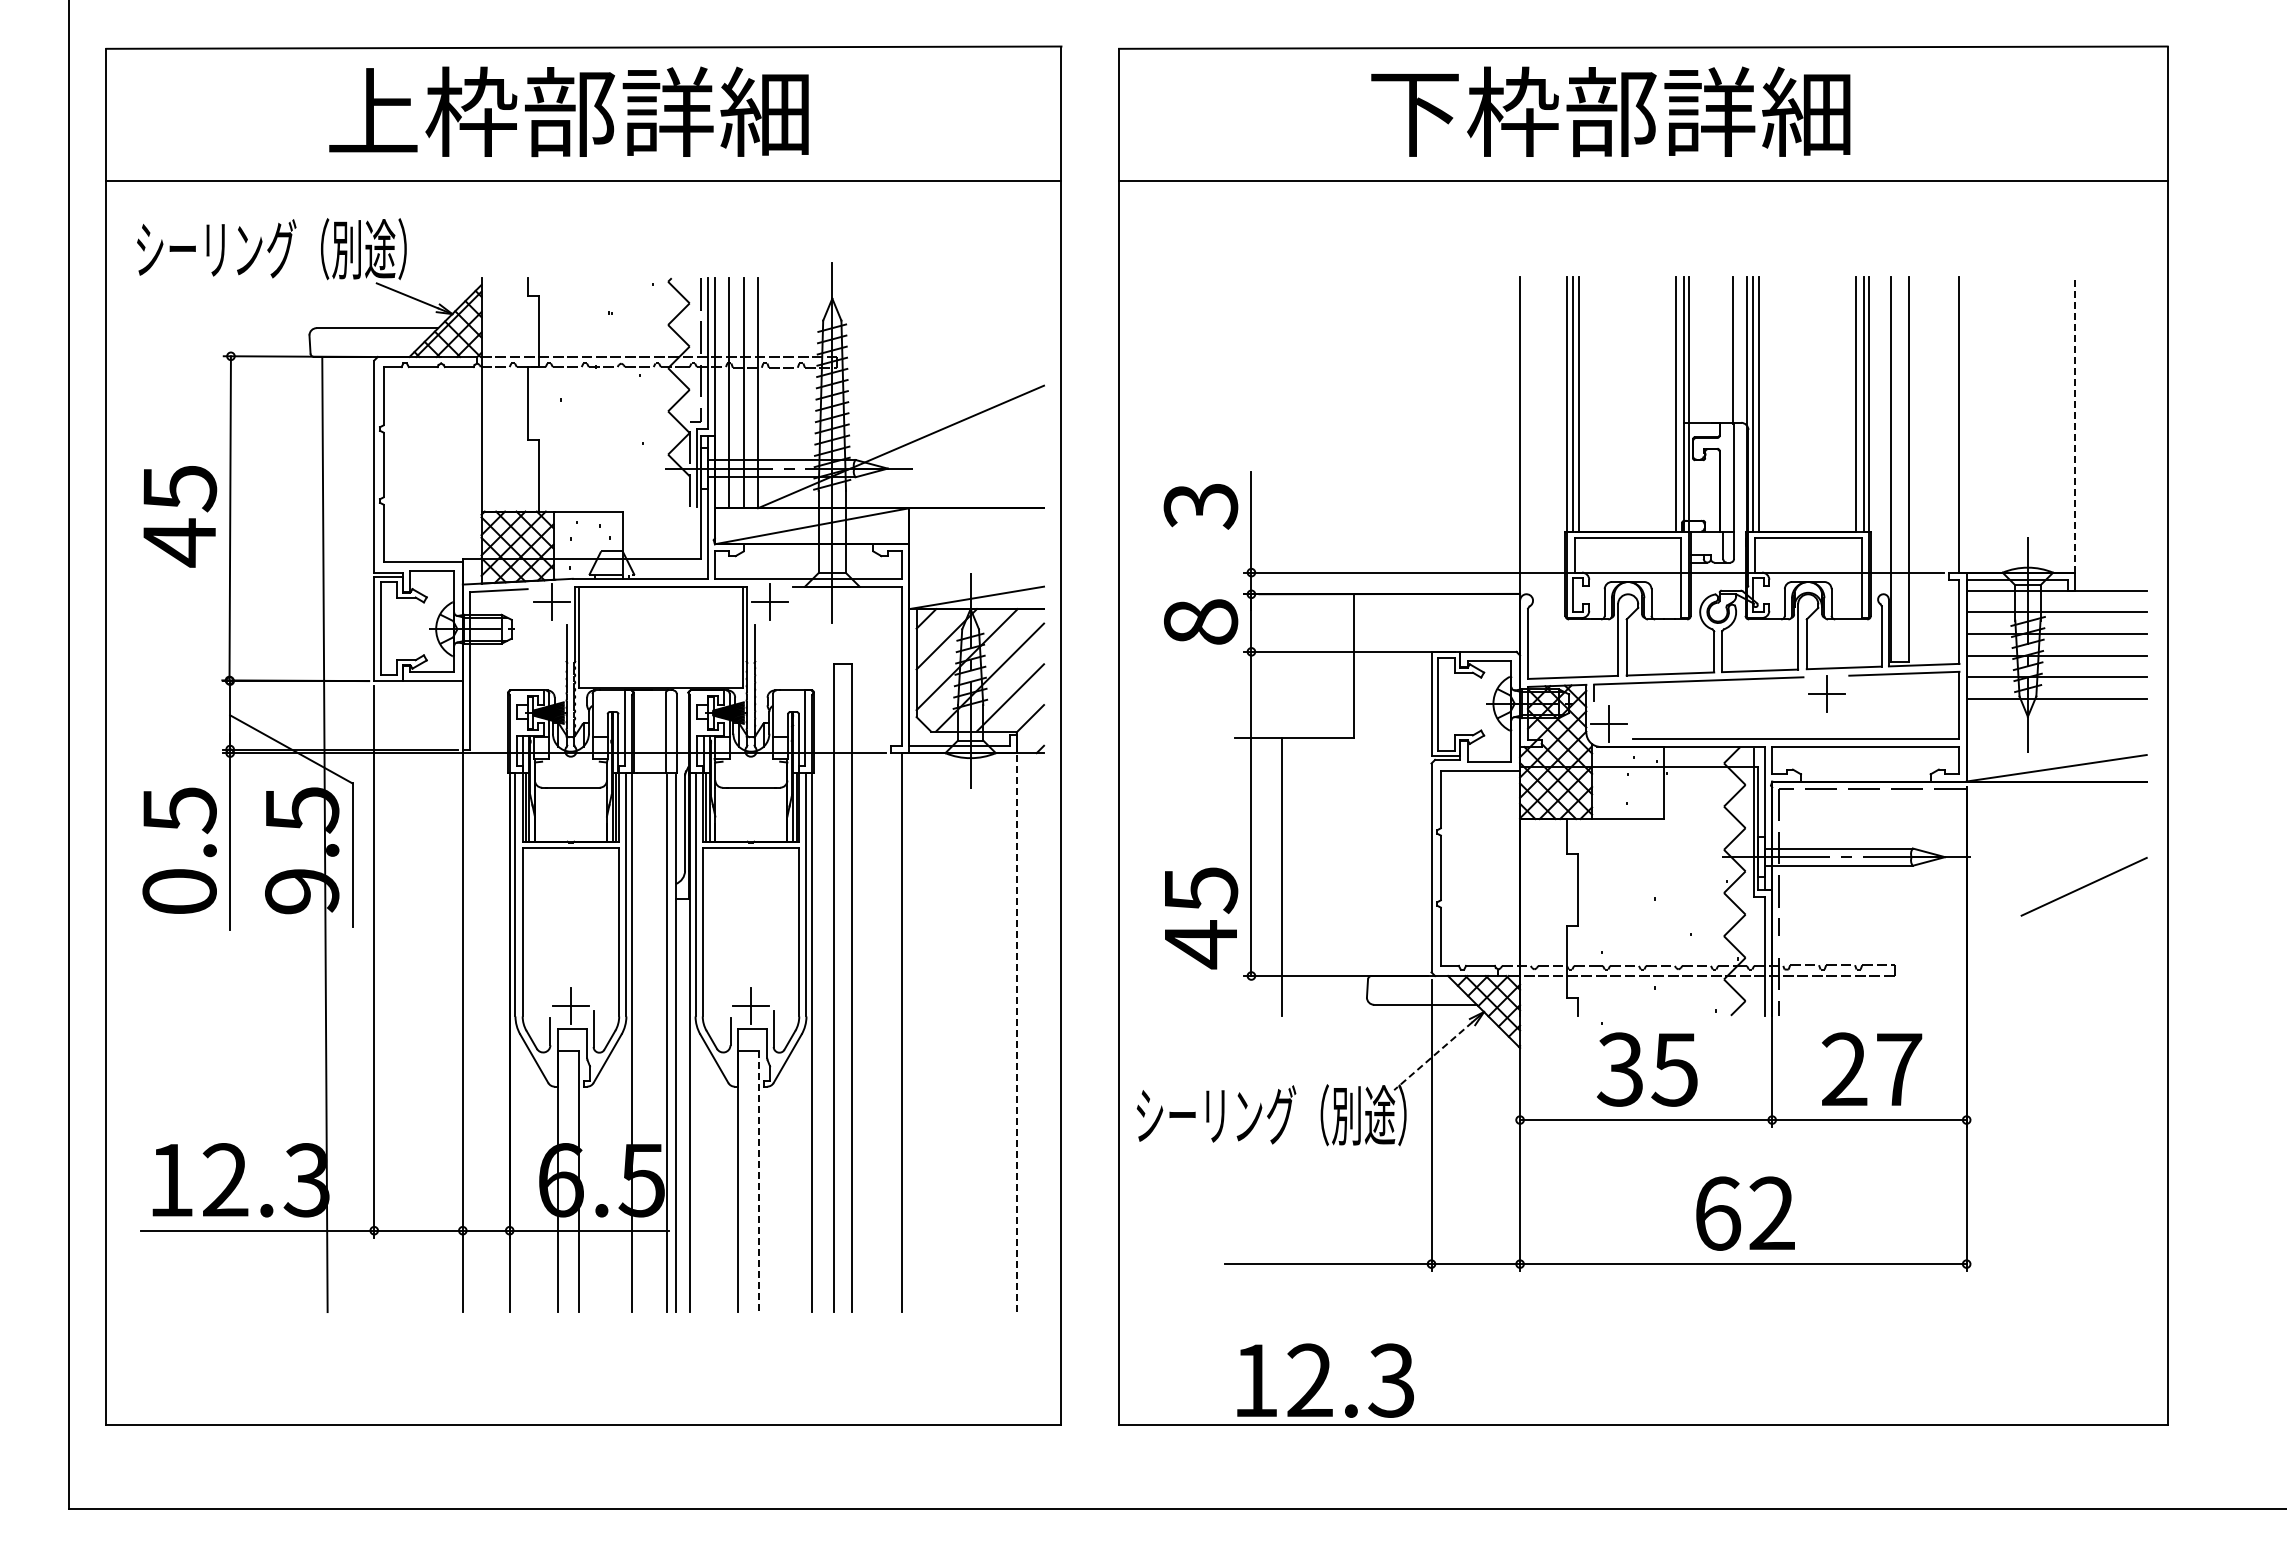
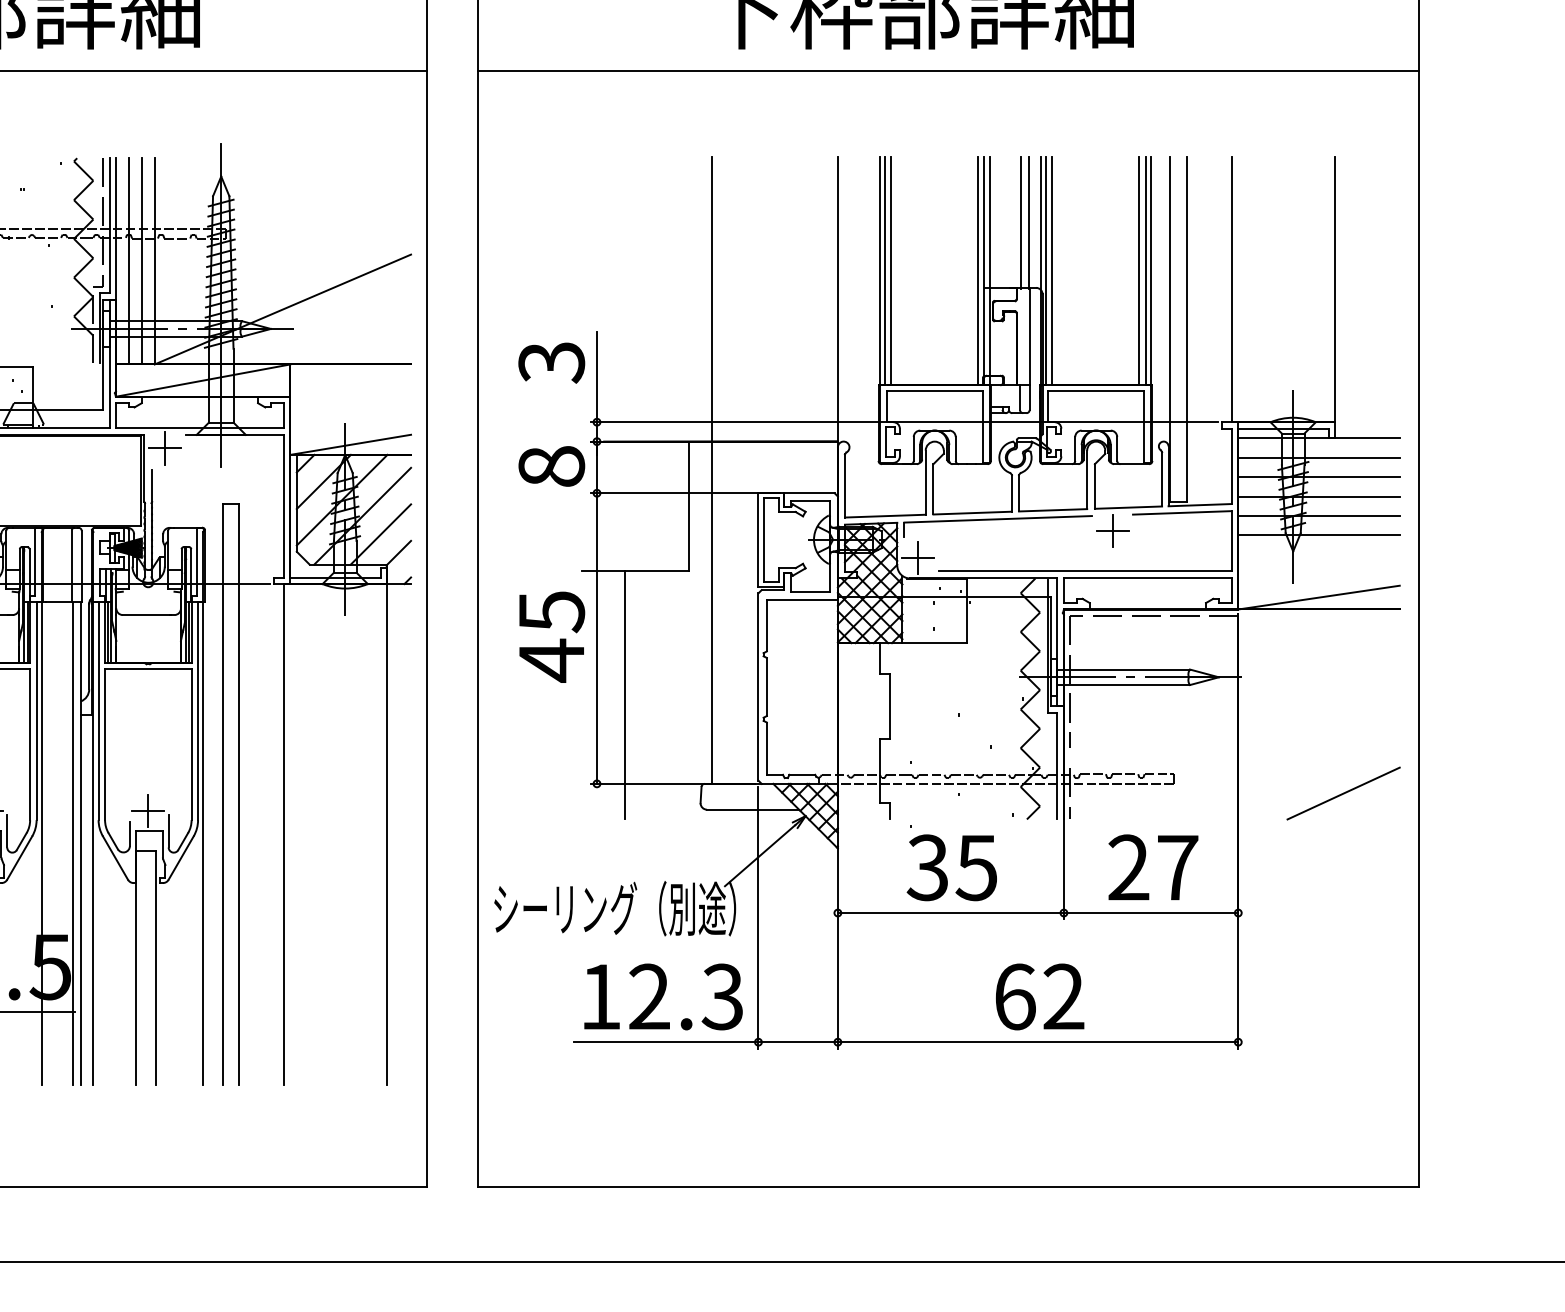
line: (1724, 350) -> (1021, 223), added
line: (2074, 425) -> (1334, 290), dashed -> solid
line: (1379, 626) -> (711, 470), added
line: (2083, 886) -> (1343, 793), moved
text: (1201, 918) -> (552, 637), moved
line: (1017, 1032) -> (387, 834), dashed -> solid
line: (1433, 1056) -> (760, 856), dashed -> solid
line: (759, 1181) -> (155, 968), dashed -> solid
text: (1325, 1380) -> (663, 996), moved

